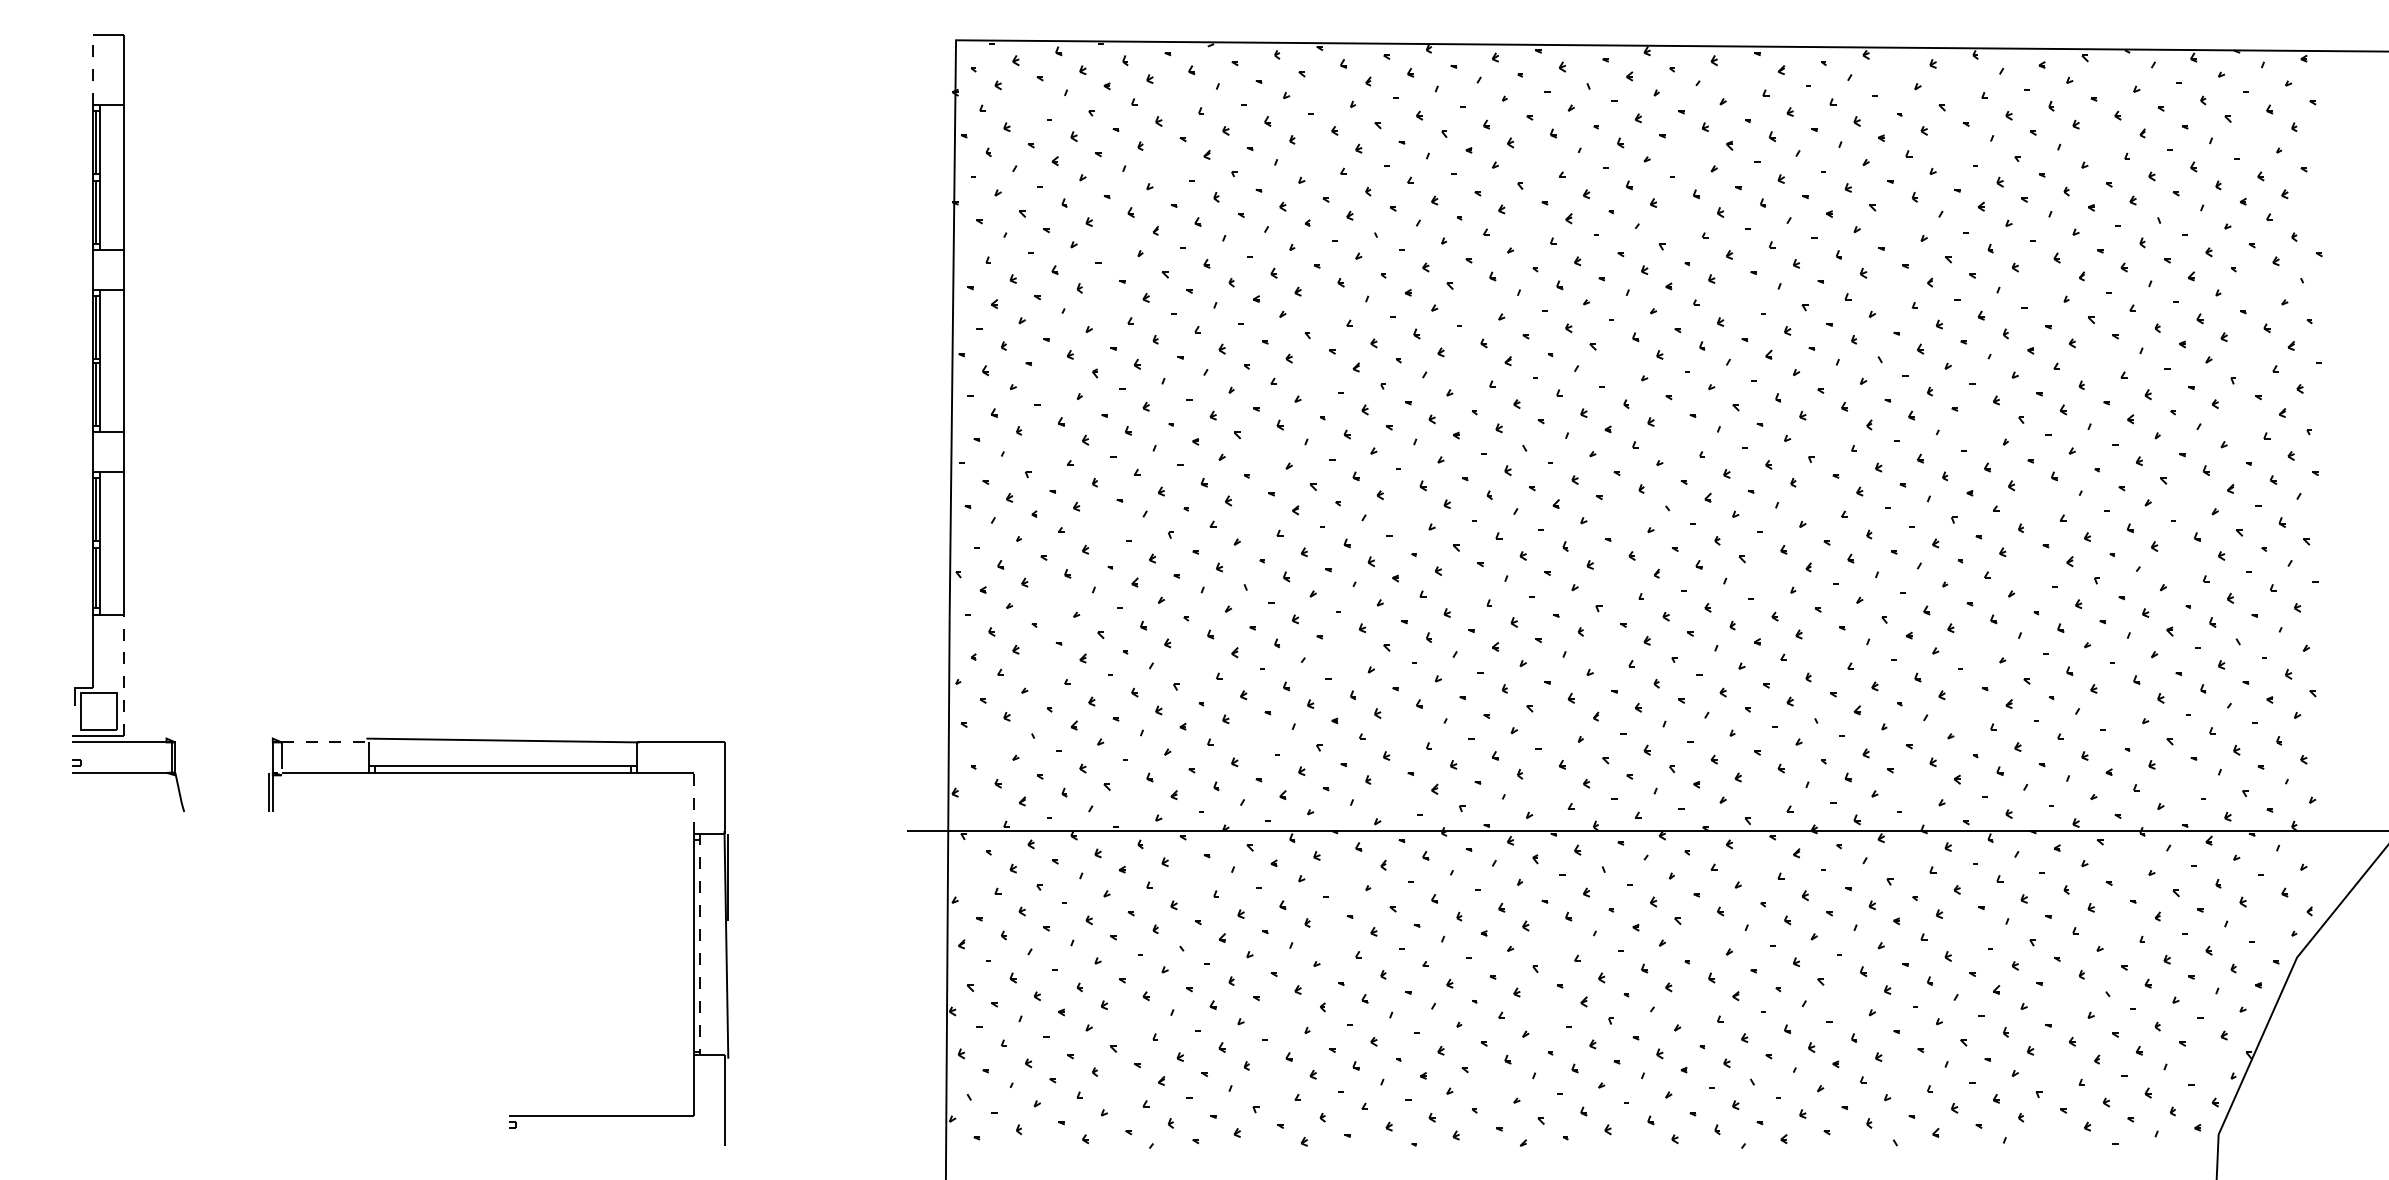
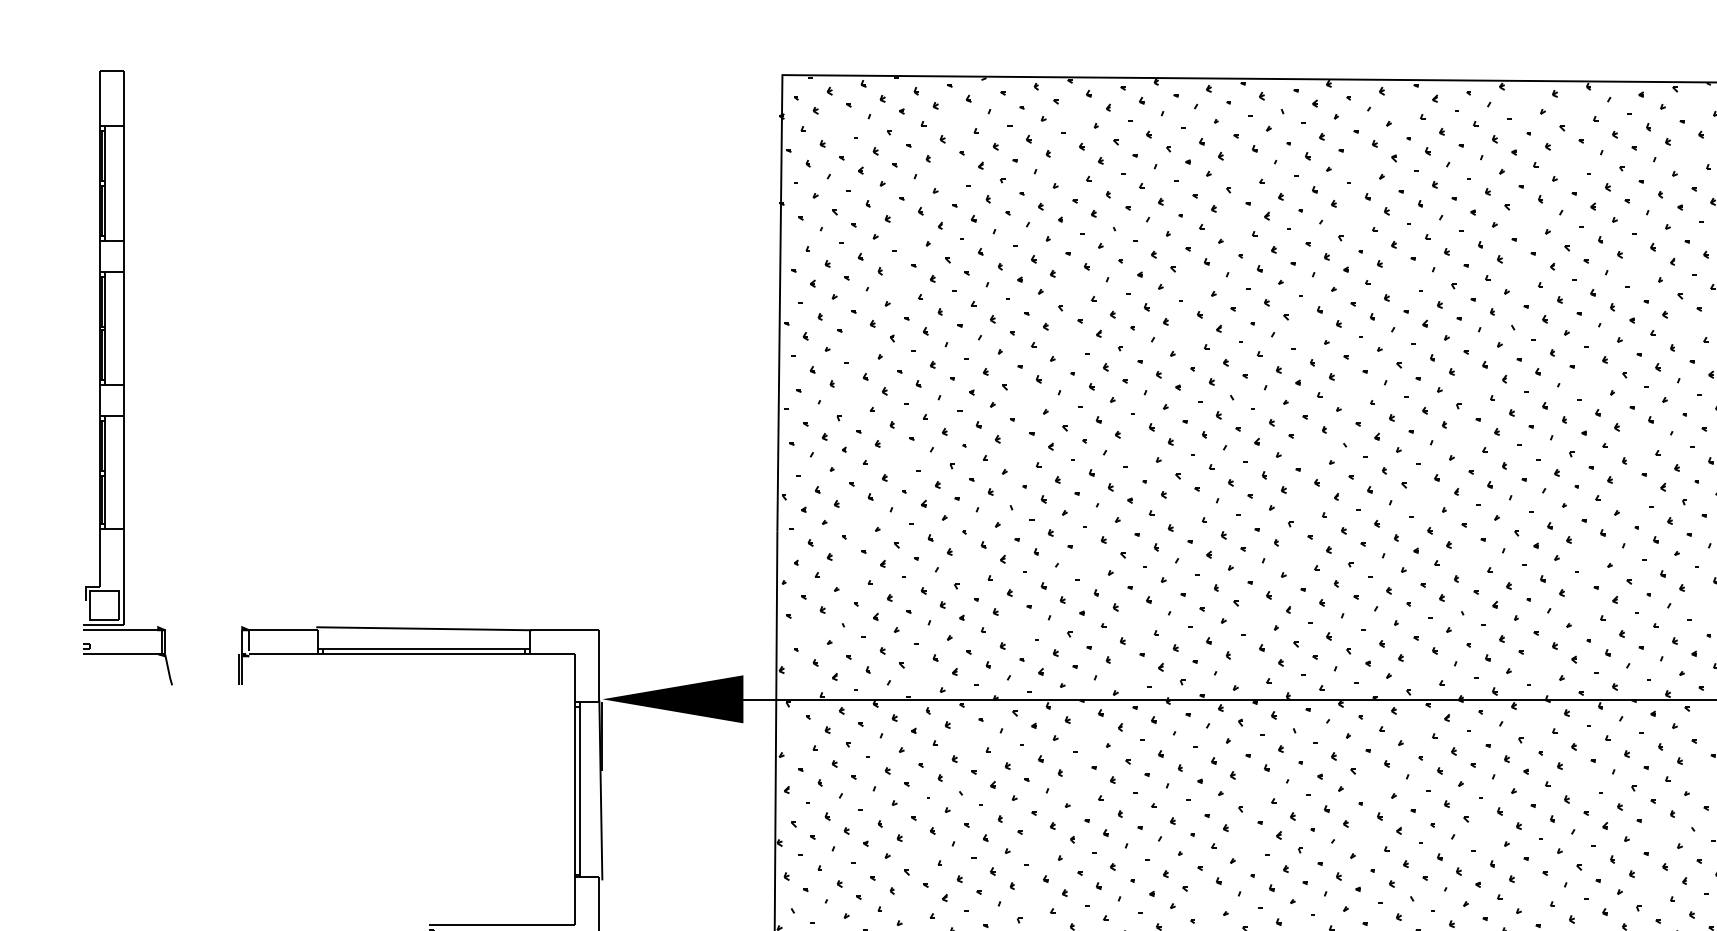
line: (93, 70) -> (100, 98), dashed -> solid
line: (123, 675) -> (124, 577), dashed -> solid
line: (325, 742) -> (283, 630), dashed -> solid
line: (694, 802) -> (575, 677), dashed -> solid
fill: (817, 829) -> (672, 699), added
line: (700, 944) -> (580, 790), dashed -> solid

